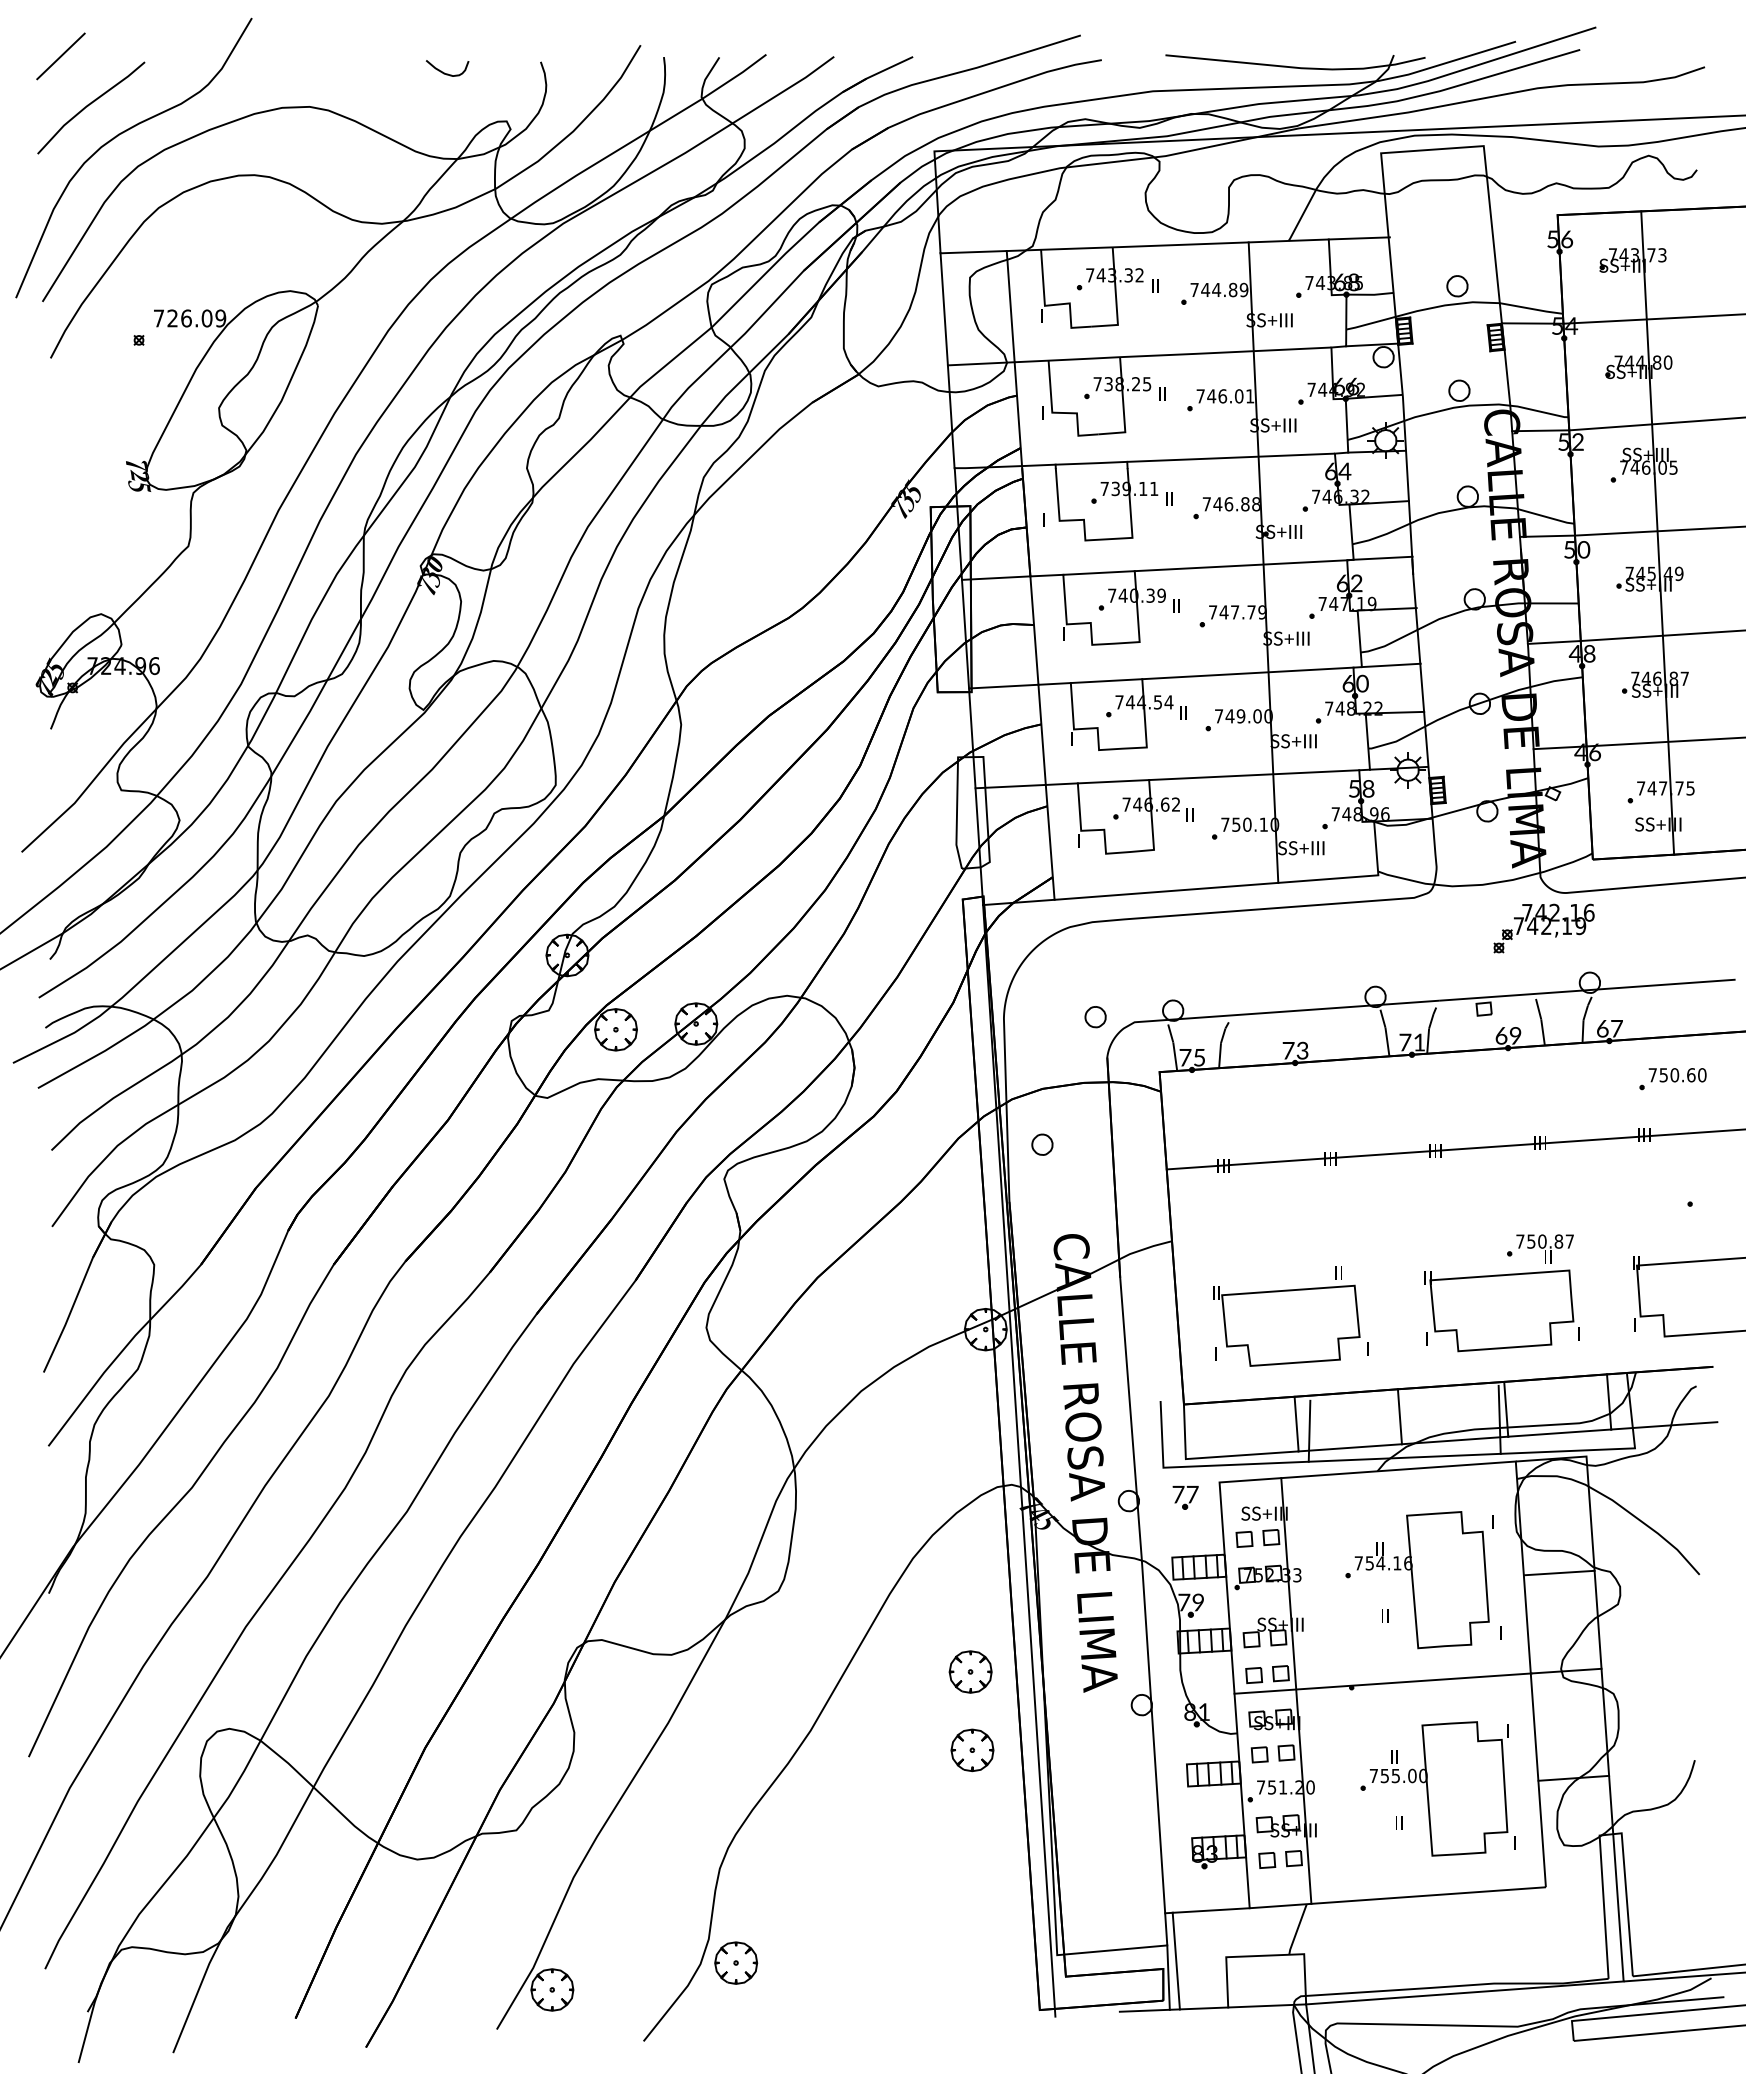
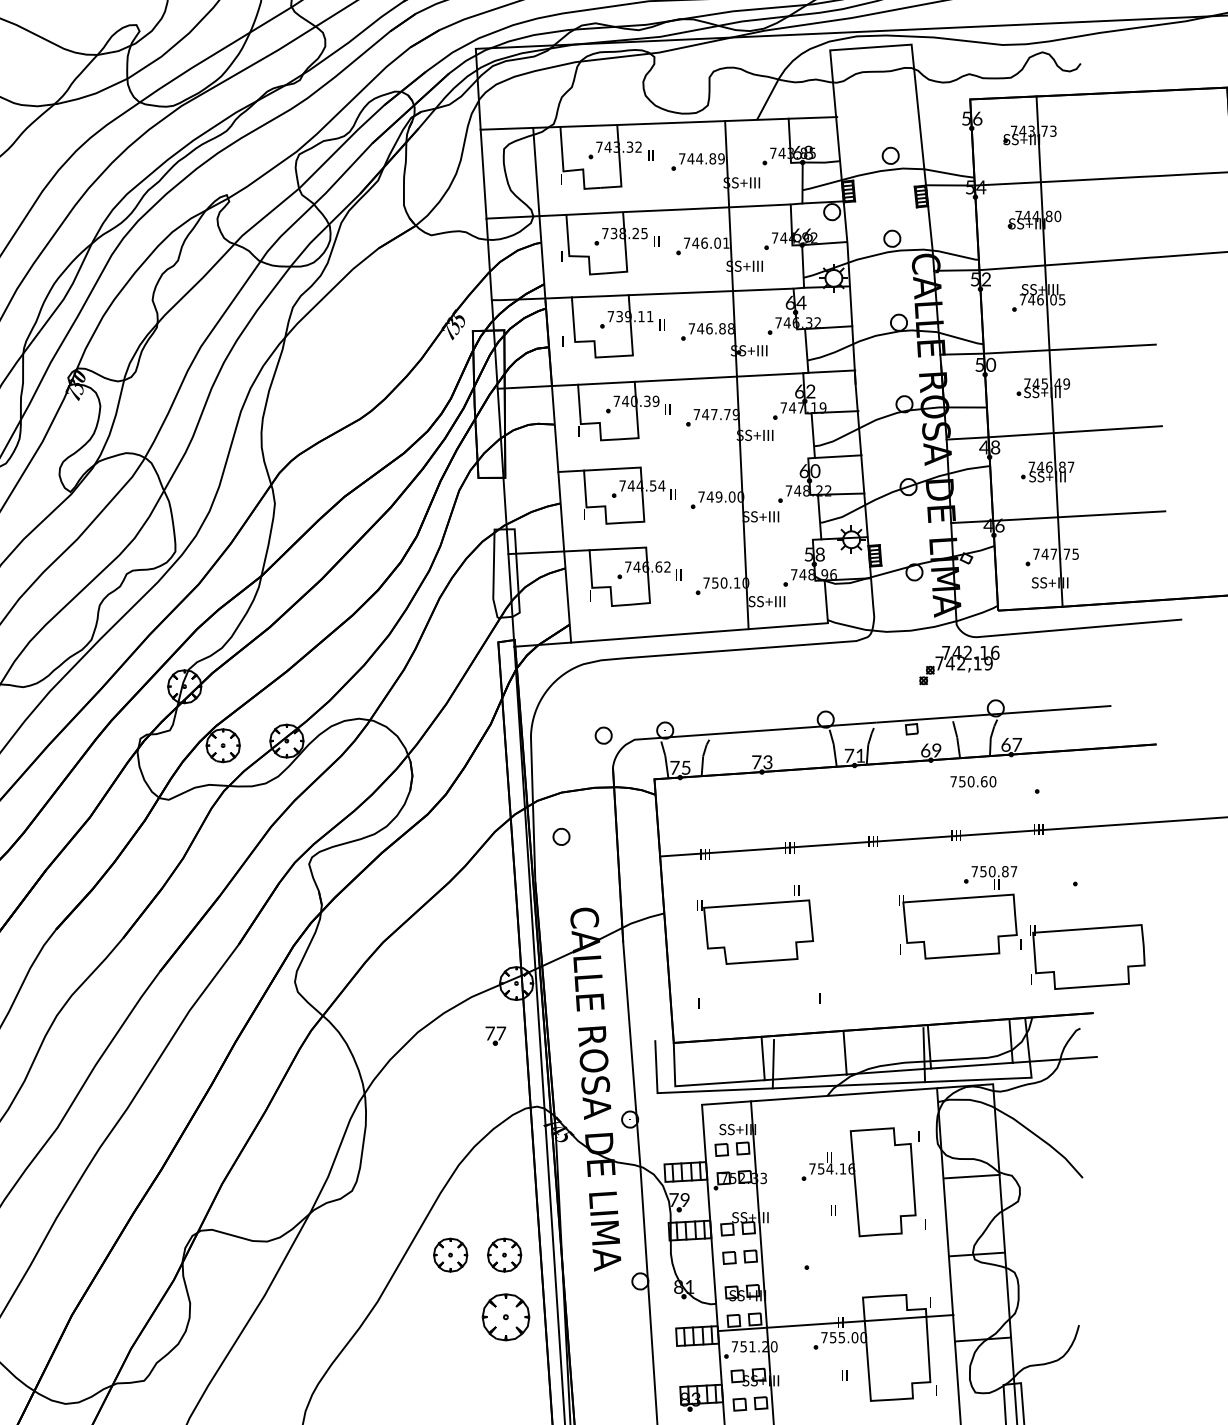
line: (1247, 673) -> (724, 463), removed
line: (1003, 686) -> (530, 473), removed
line: (1254, 775) -> (729, 543), removed
text: (1677, 1075) -> (973, 781), moved
part: (1501, 1293) -> (959, 912), moved
part: (1286, 1316) -> (755, 924), moved
part: (1185, 1497) -> (495, 1035), moved
part: (902, 1671) -> (450, 1254), added
line: (1382, 1683) -> (835, 1322), moved
part: (972, 1750) -> (506, 1317), size x1.4

